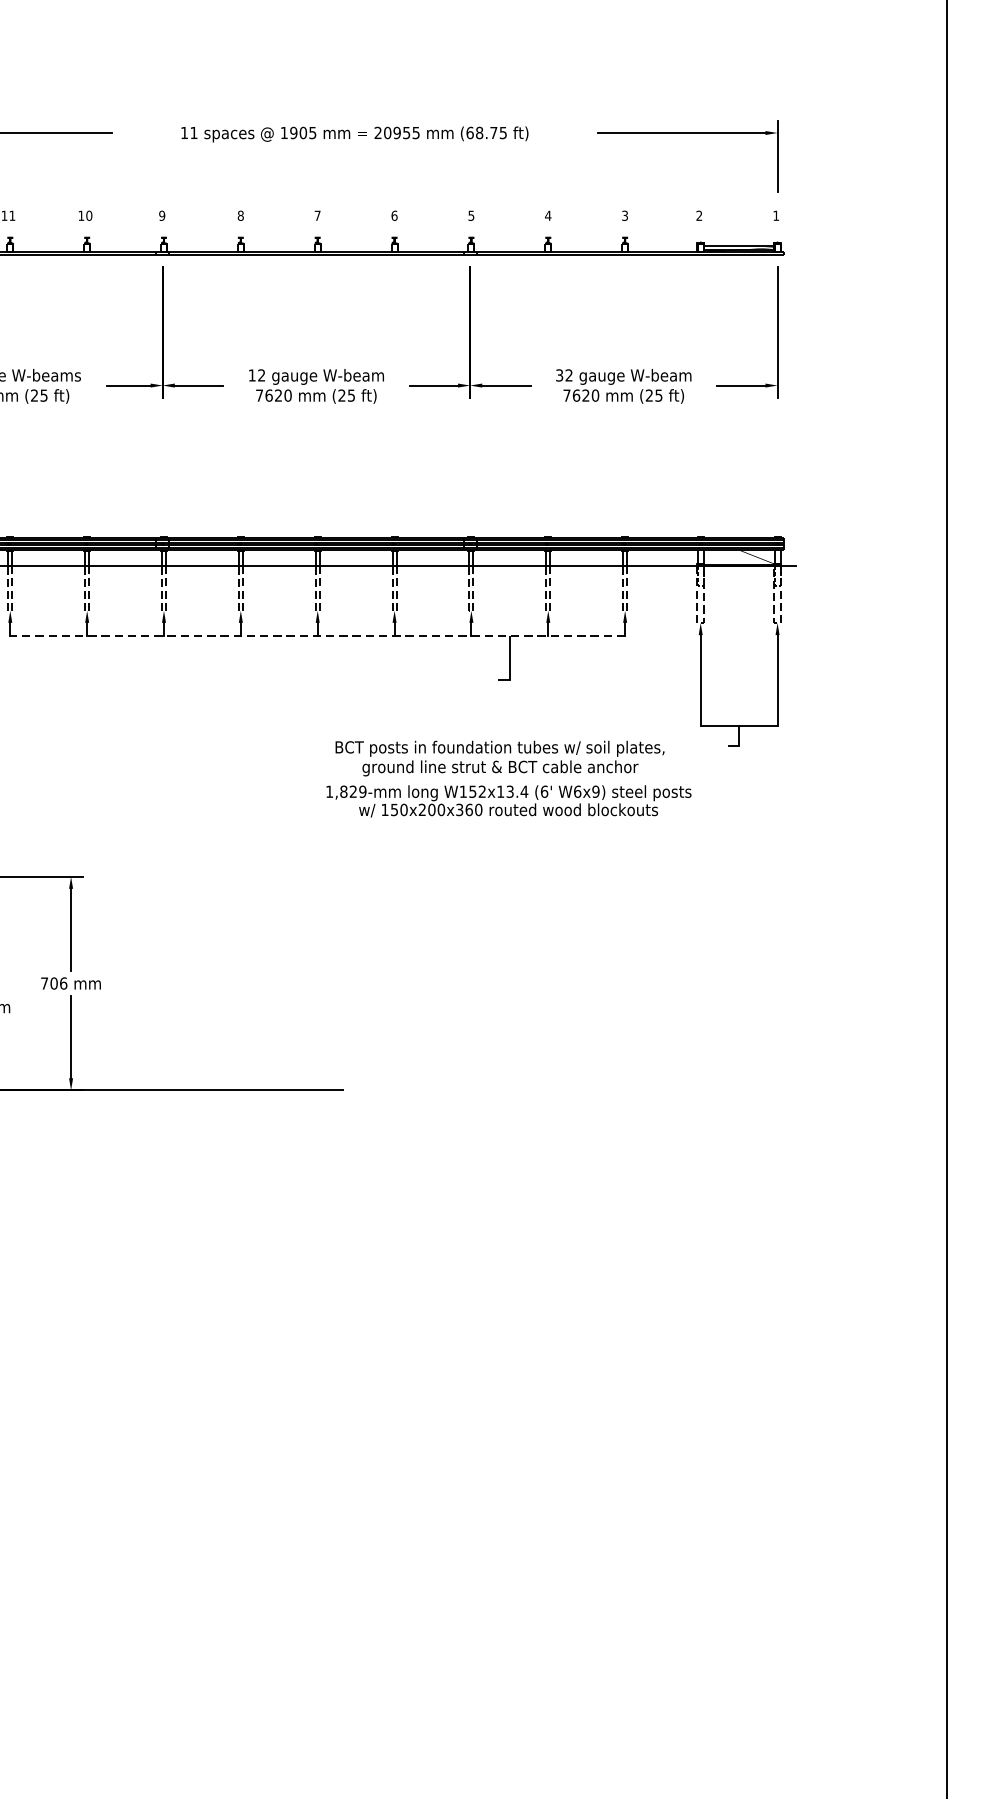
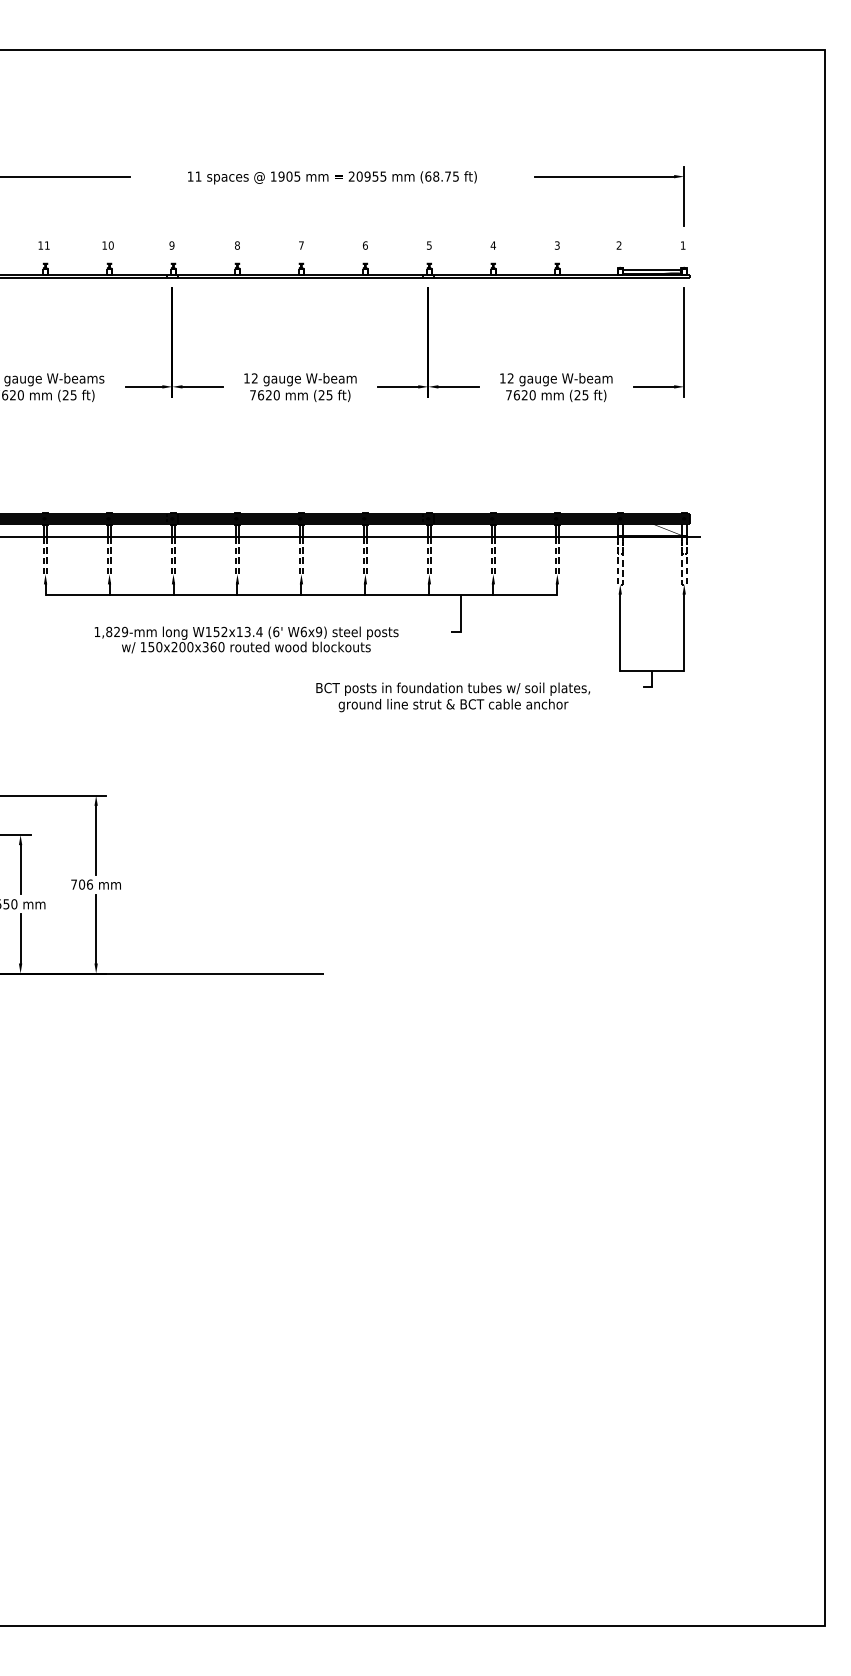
text: (559, 375) -> (502, 378), 32 -> 12
line: (317, 636) -> (301, 595), dashed -> solid
text: (508, 800) -> (246, 639), moved

